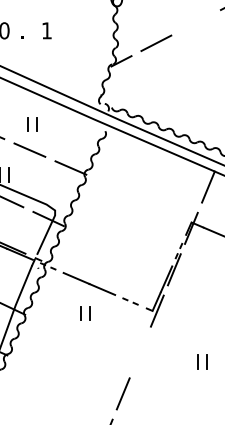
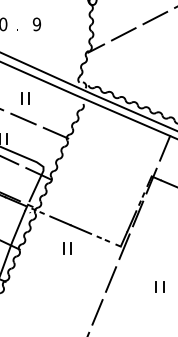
line: (196, 22) -> (155, 17), added
text: (46, 30) -> (36, 24), 1 -> 9
line: (139, 352) -> (110, 279), added

